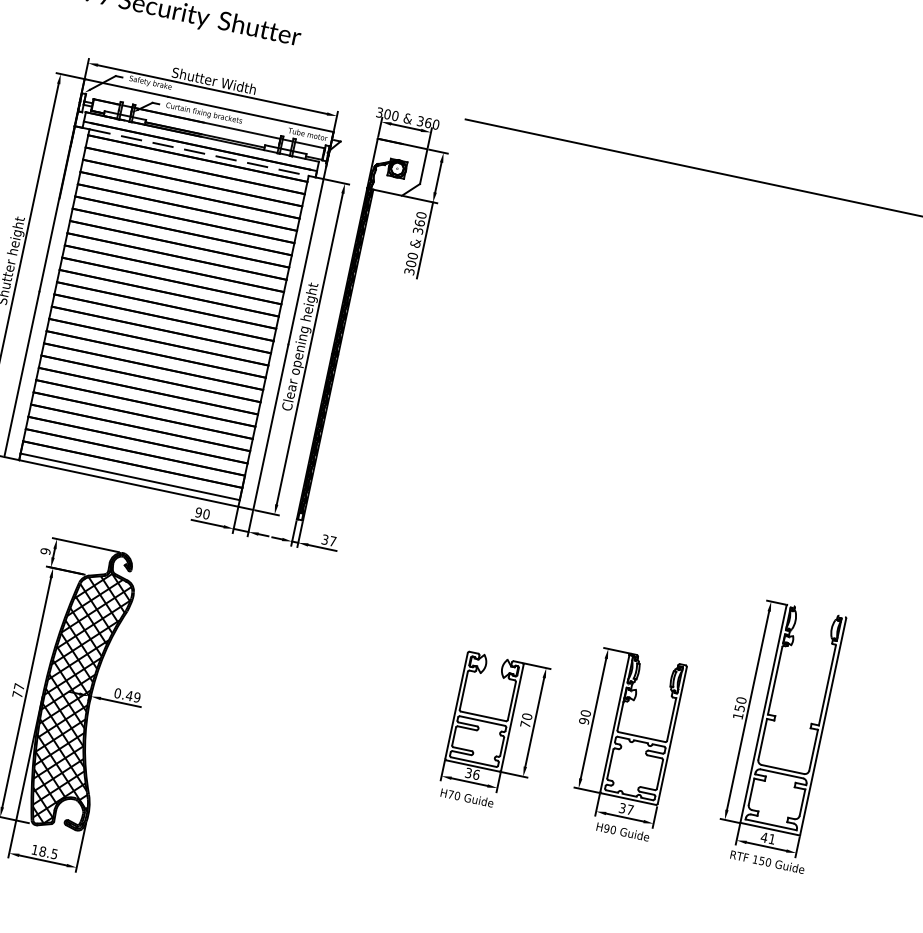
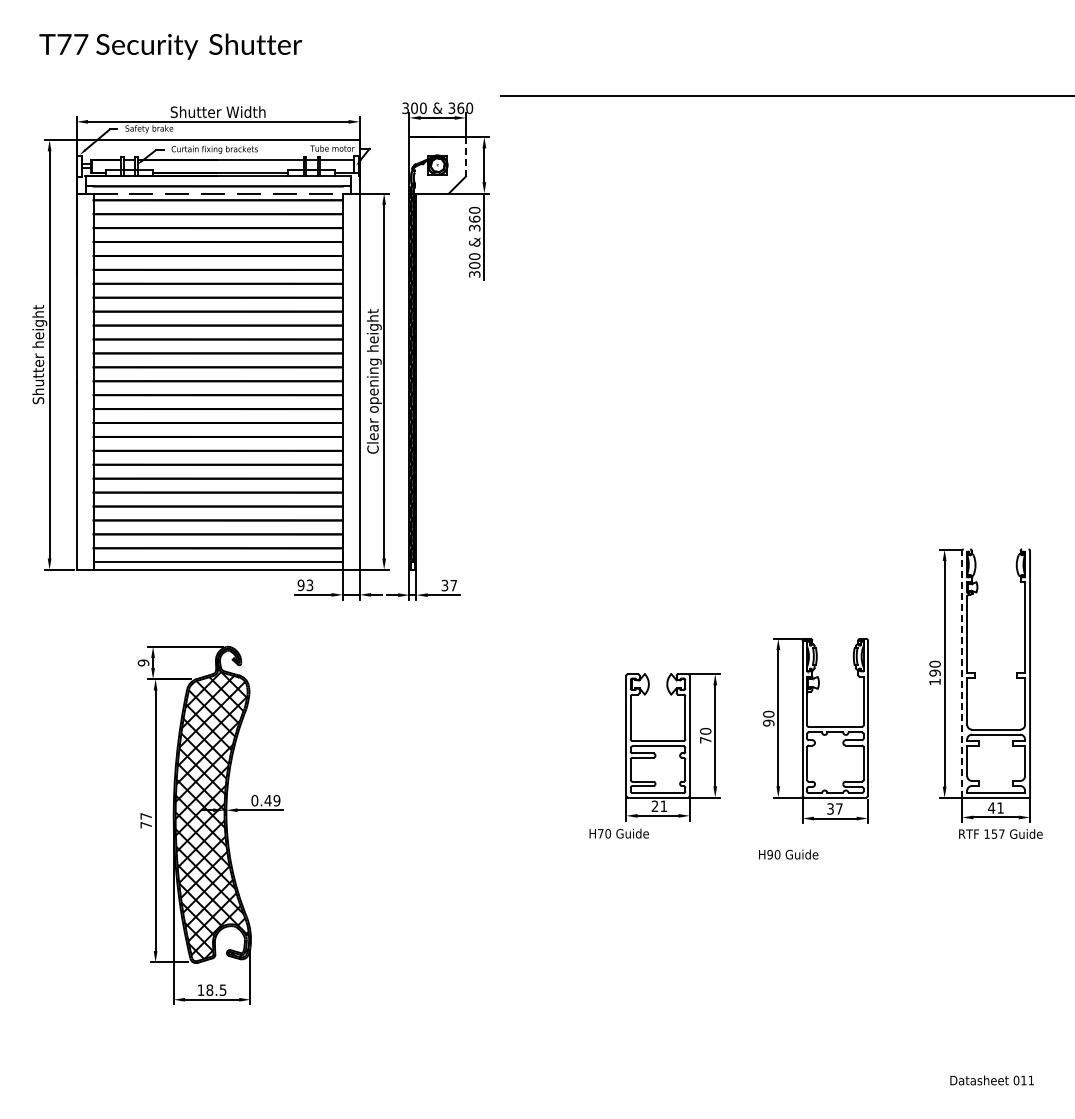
line: (423, 166) -> (465, 156), solid -> dashed
text: (206, 514) -> (309, 585), 90 -> 93
text: (739, 707) -> (934, 672), 150 -> 190
line: (763, 713) -> (962, 673), solid -> dashed
text: (472, 774) -> (659, 806), 36 -> 21
text: (466, 797) -> (618, 833), moved
text: (622, 831) -> (788, 854), moved
text: (768, 861) -> (1001, 833), 150 -> 157

